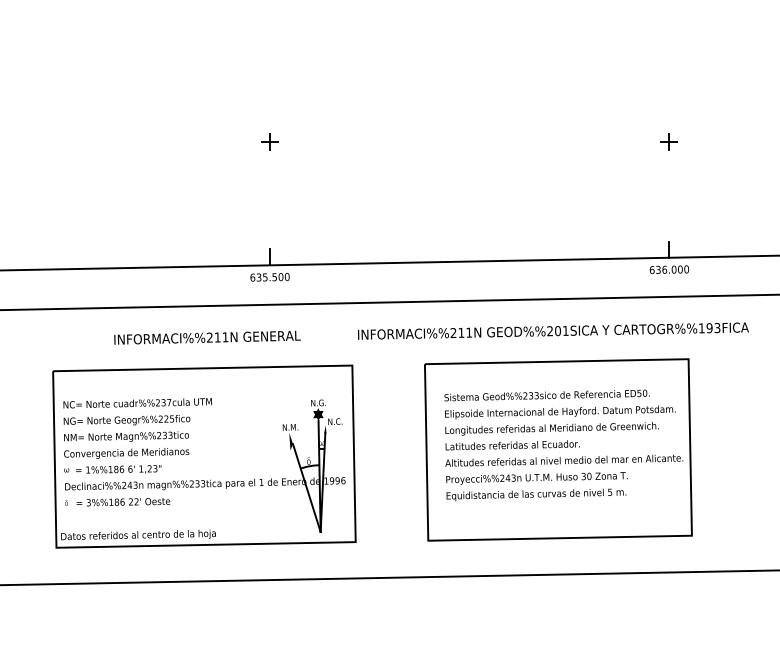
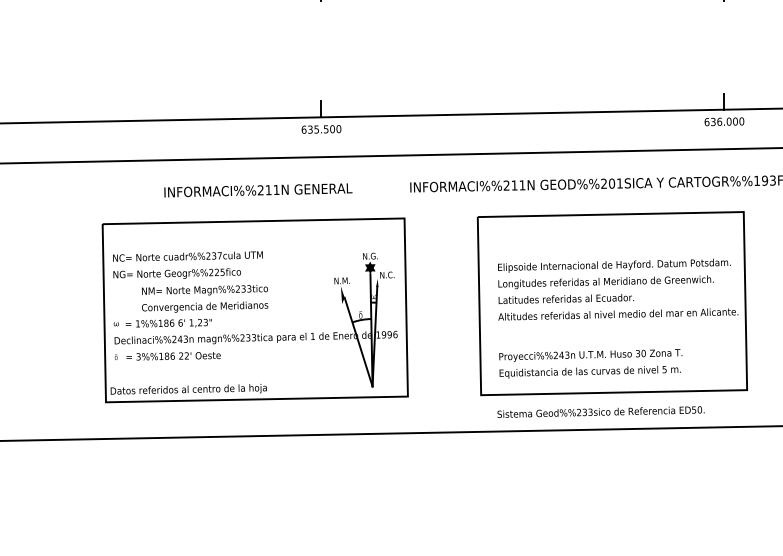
text: (546, 395) -> (600, 412), moved
text: (126, 444) -> (204, 298), moved
text: (536, 486) -> (590, 363), moved

